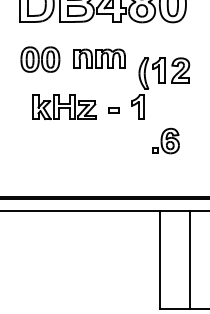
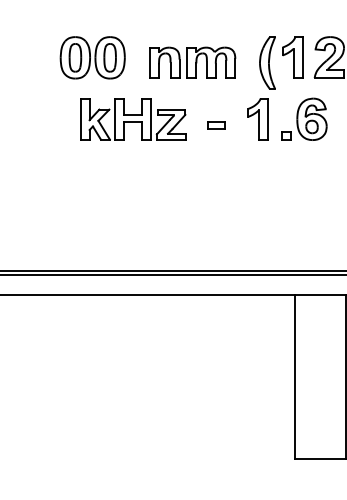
part: (99, 58) -> (192, 62), moved
part: (40, 59) -> (92, 57), moved
part: (165, 140) -> (303, 118), moved

